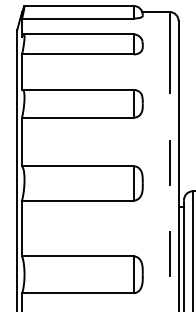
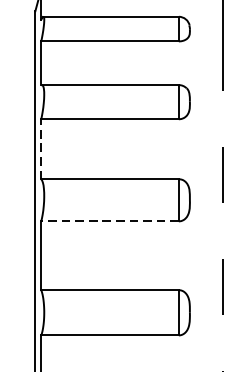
line: (22, 141) -> (41, 148), solid -> dashed
line: (77, 200) -> (109, 221), solid -> dashed

